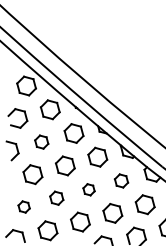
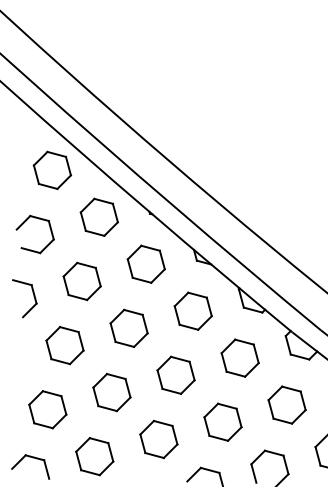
part: (41, 141) -> (81, 280), size x1.43
part: (121, 180) -> (240, 357), size x1.43
part: (88, 189) -> (174, 375), size x1.67
part: (56, 197) -> (111, 390), size x1.43
part: (23, 206) -> (46, 408), size x1.67

